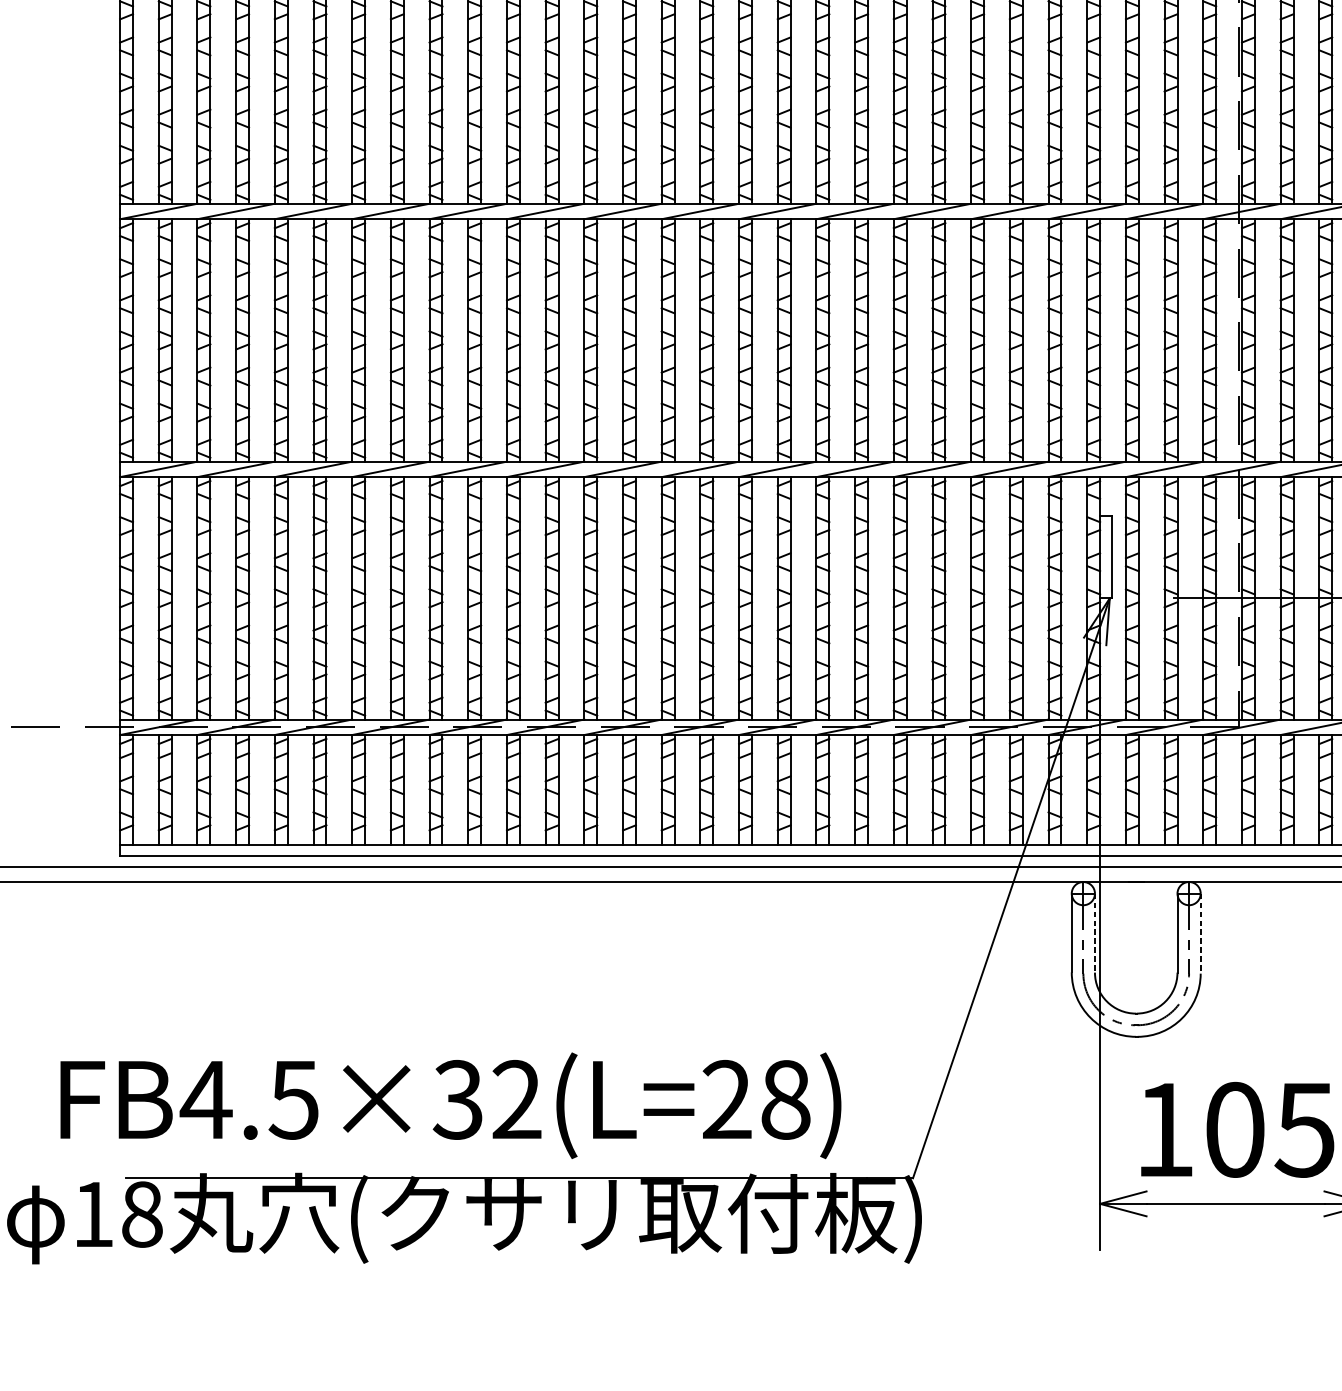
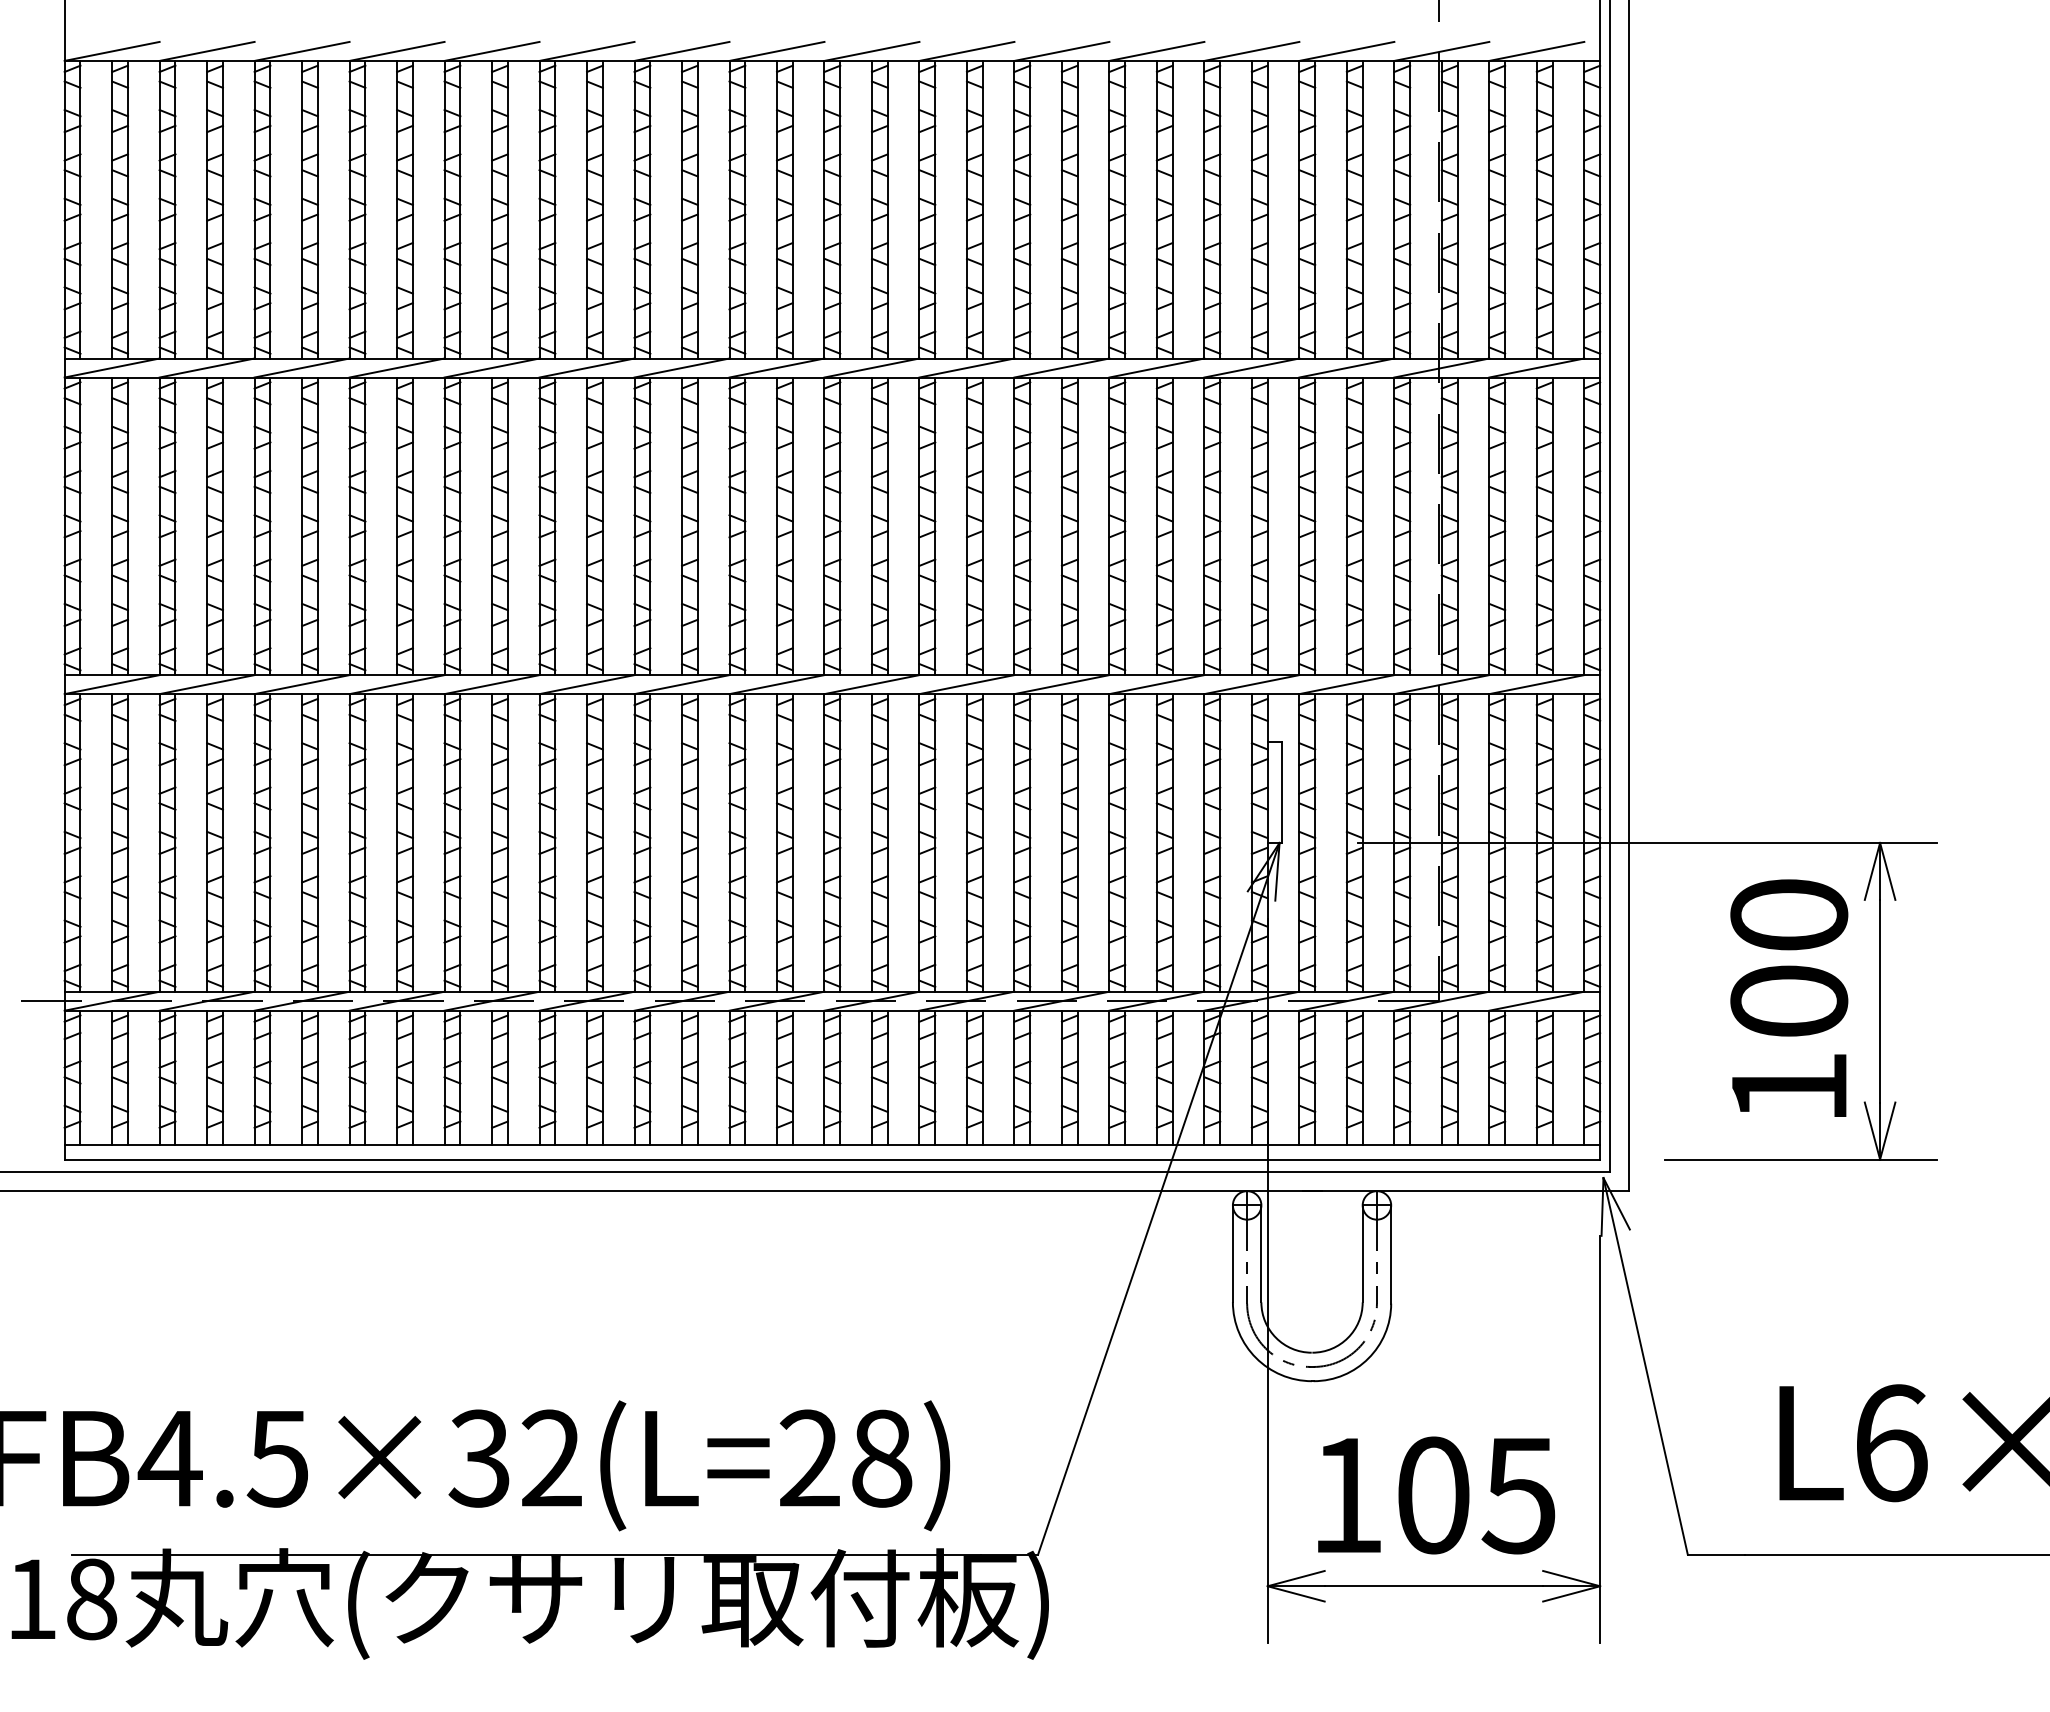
line: (1095, 933) -> (1261, 1254), dashed -> solid
line: (1200, 934) -> (1391, 1255), dashed -> solid

